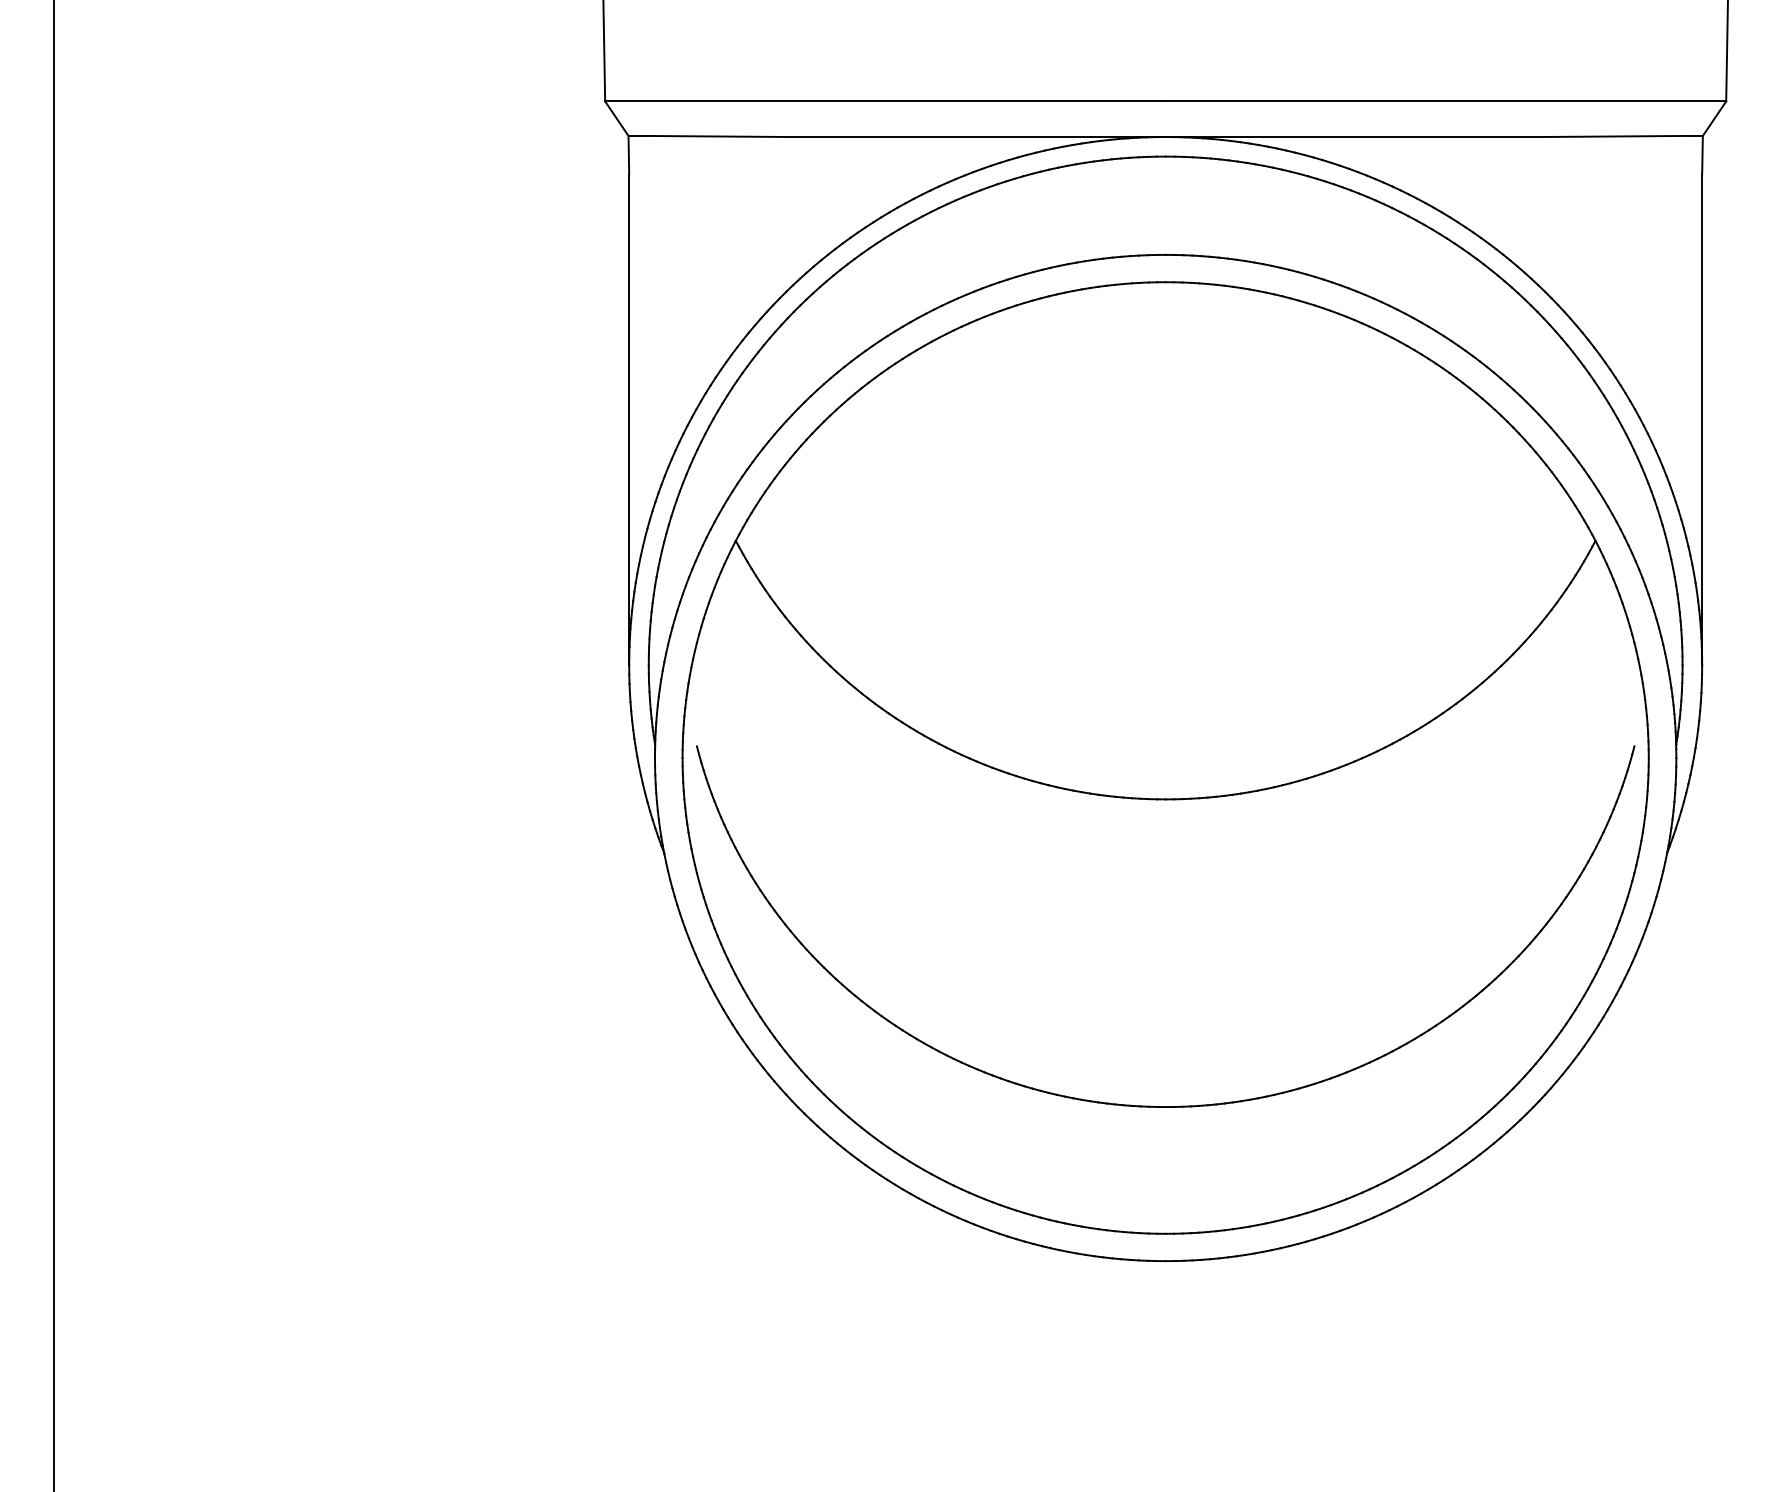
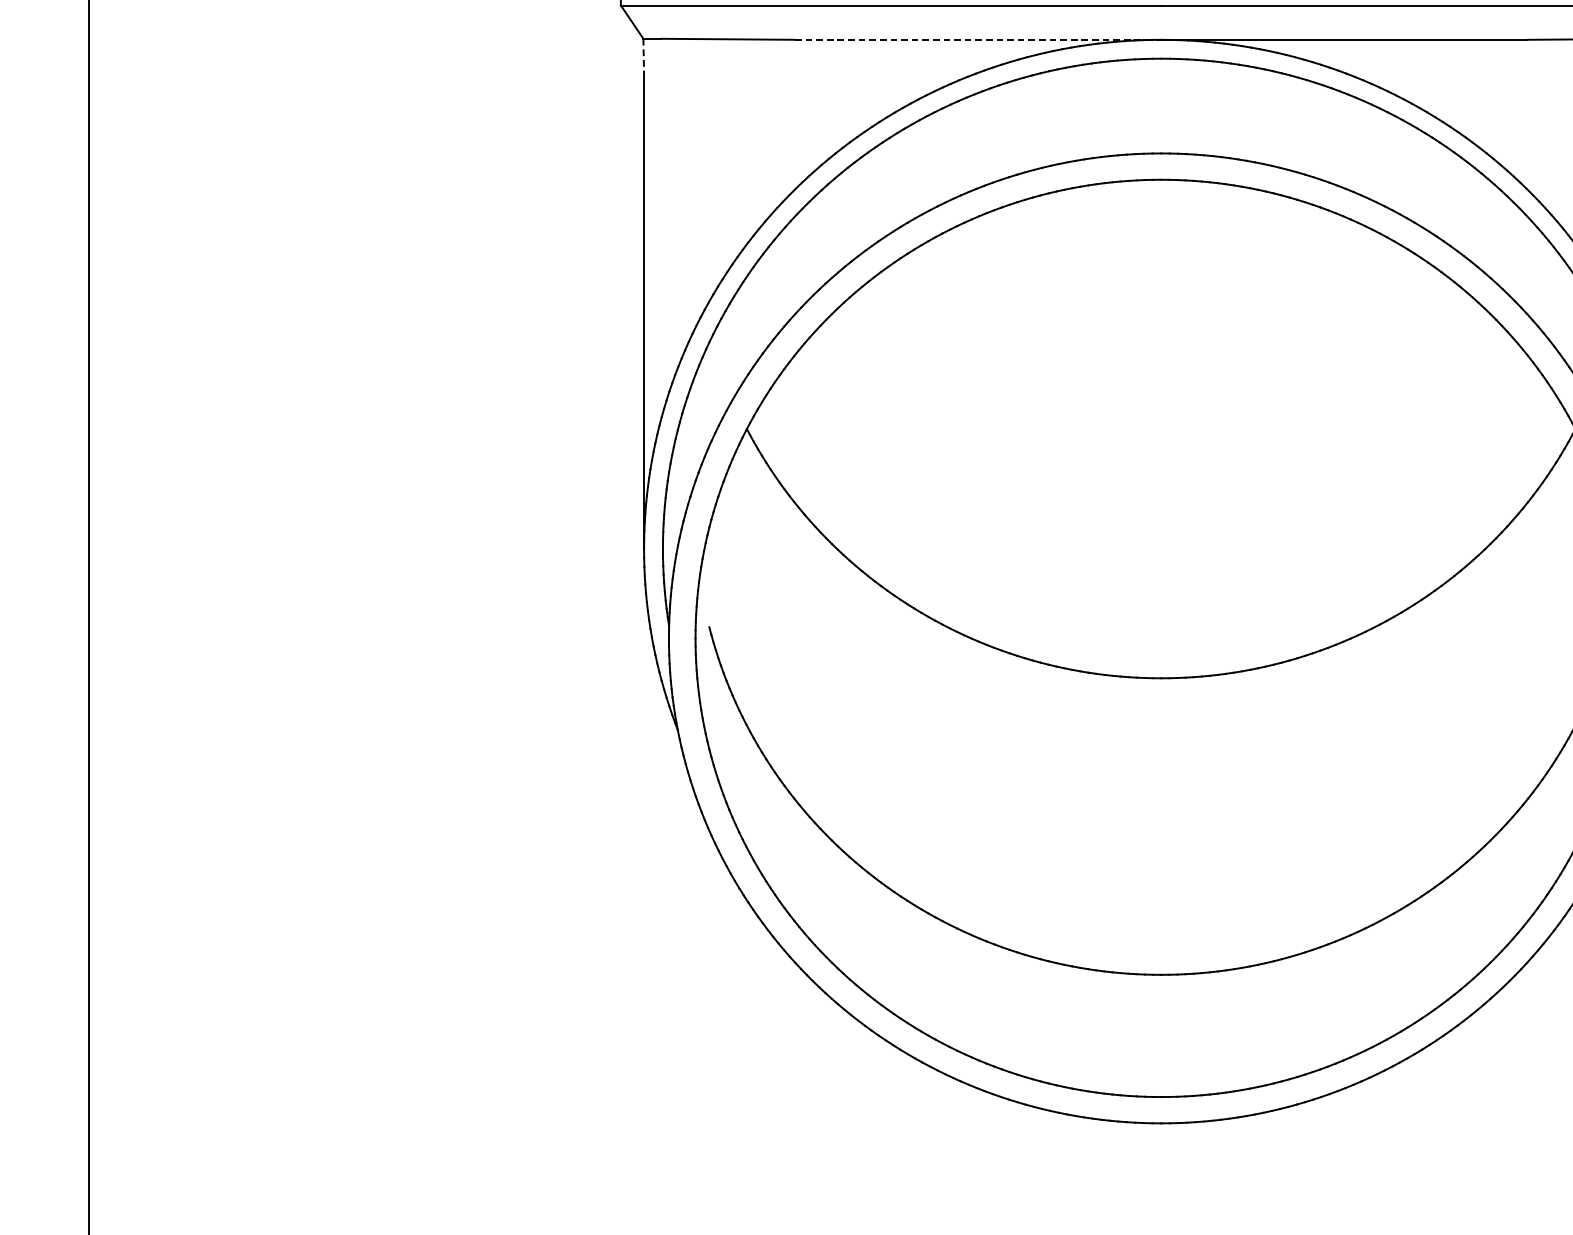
line: (975, 137) -> (977, 40), solid -> dashed
line: (628, 155) -> (643, 57), solid -> dashed

